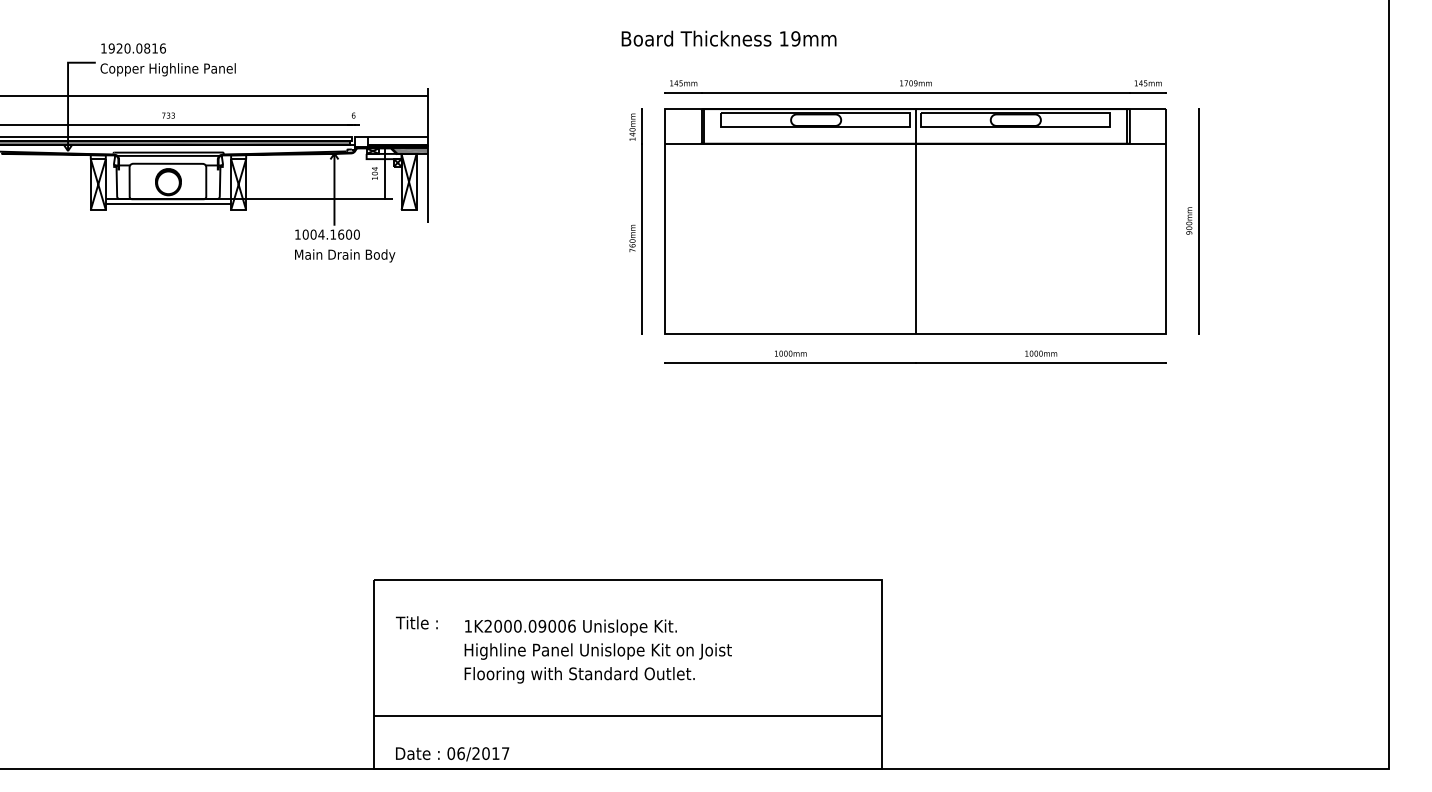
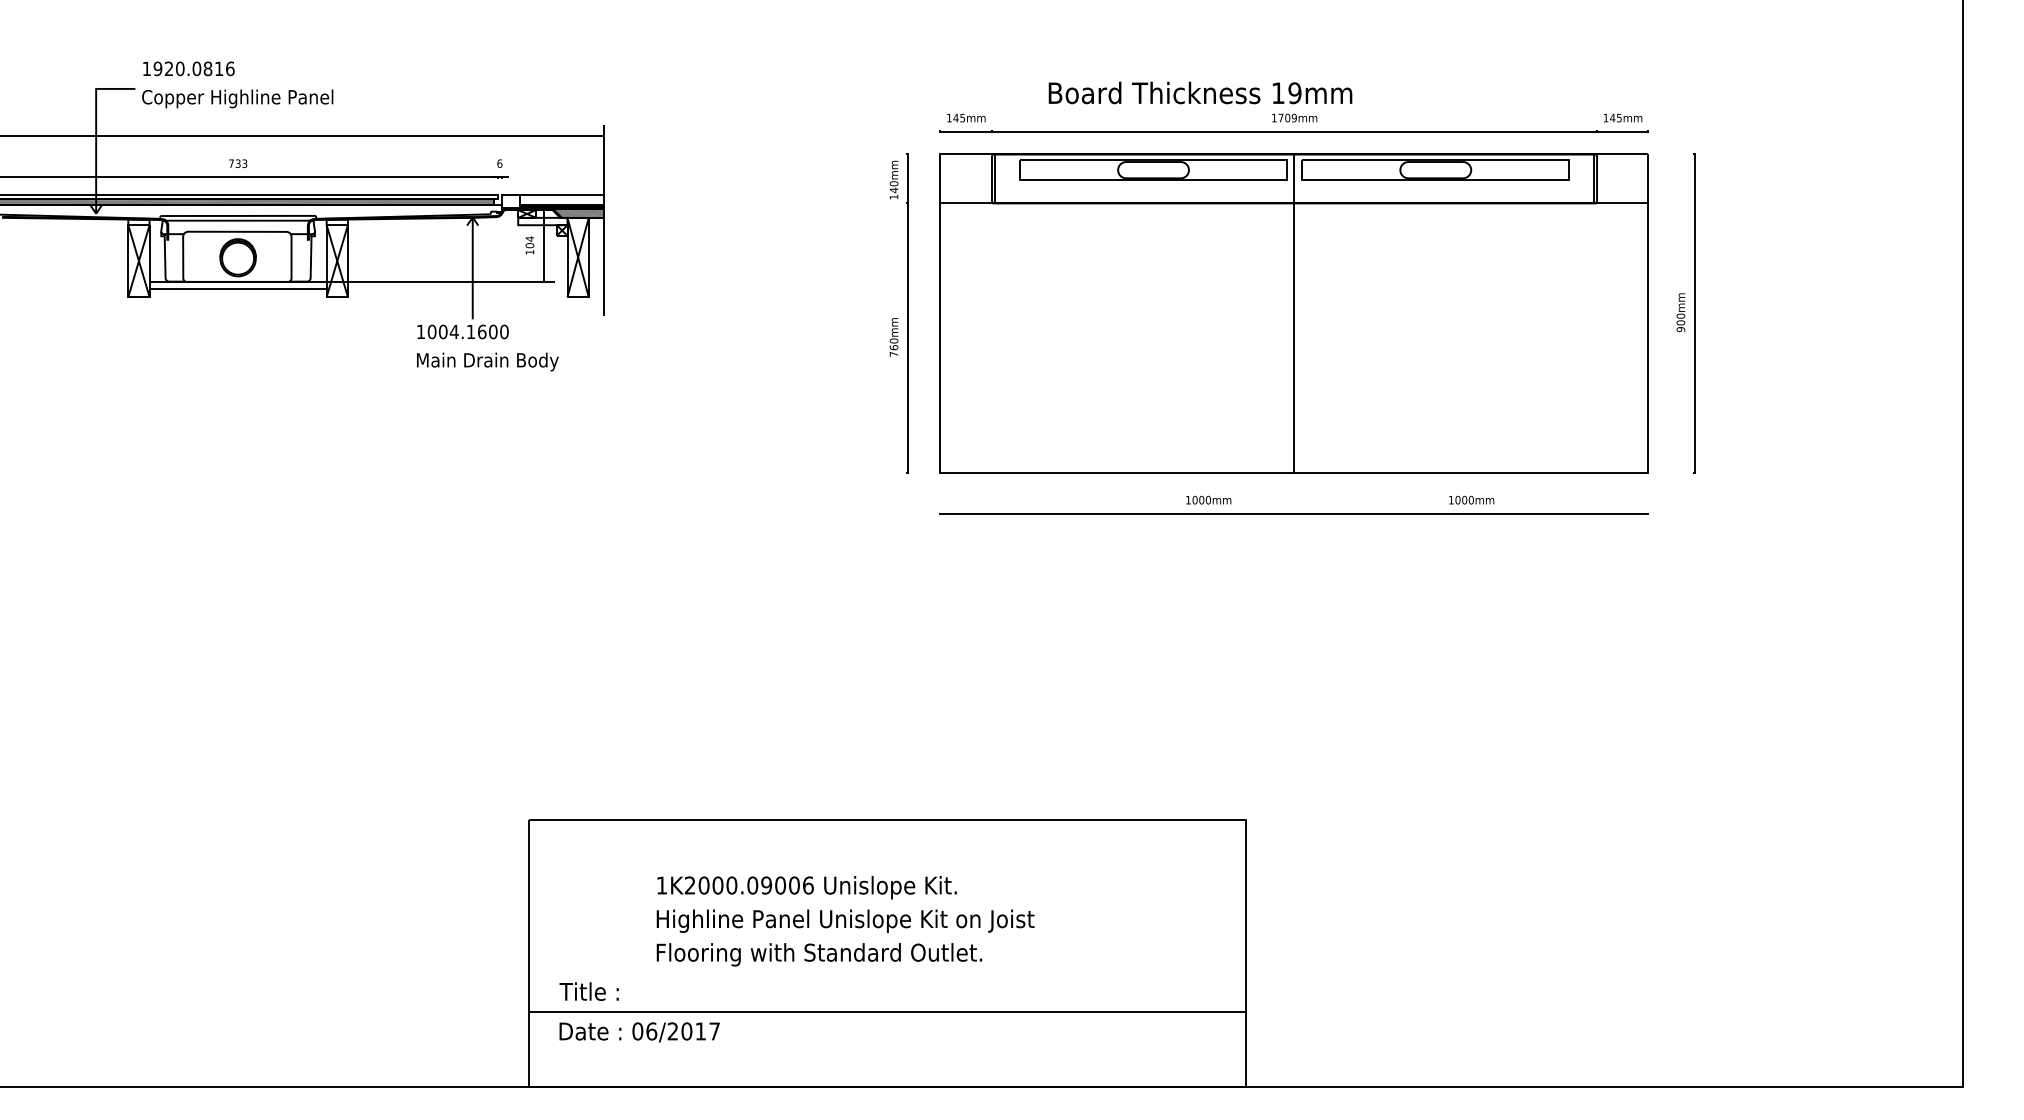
text: (729, 38) -> (1200, 92), moved
text: (790, 353) -> (1208, 499), moved
text: (416, 622) -> (588, 991), moved
text: (452, 754) -> (639, 1032), moved

